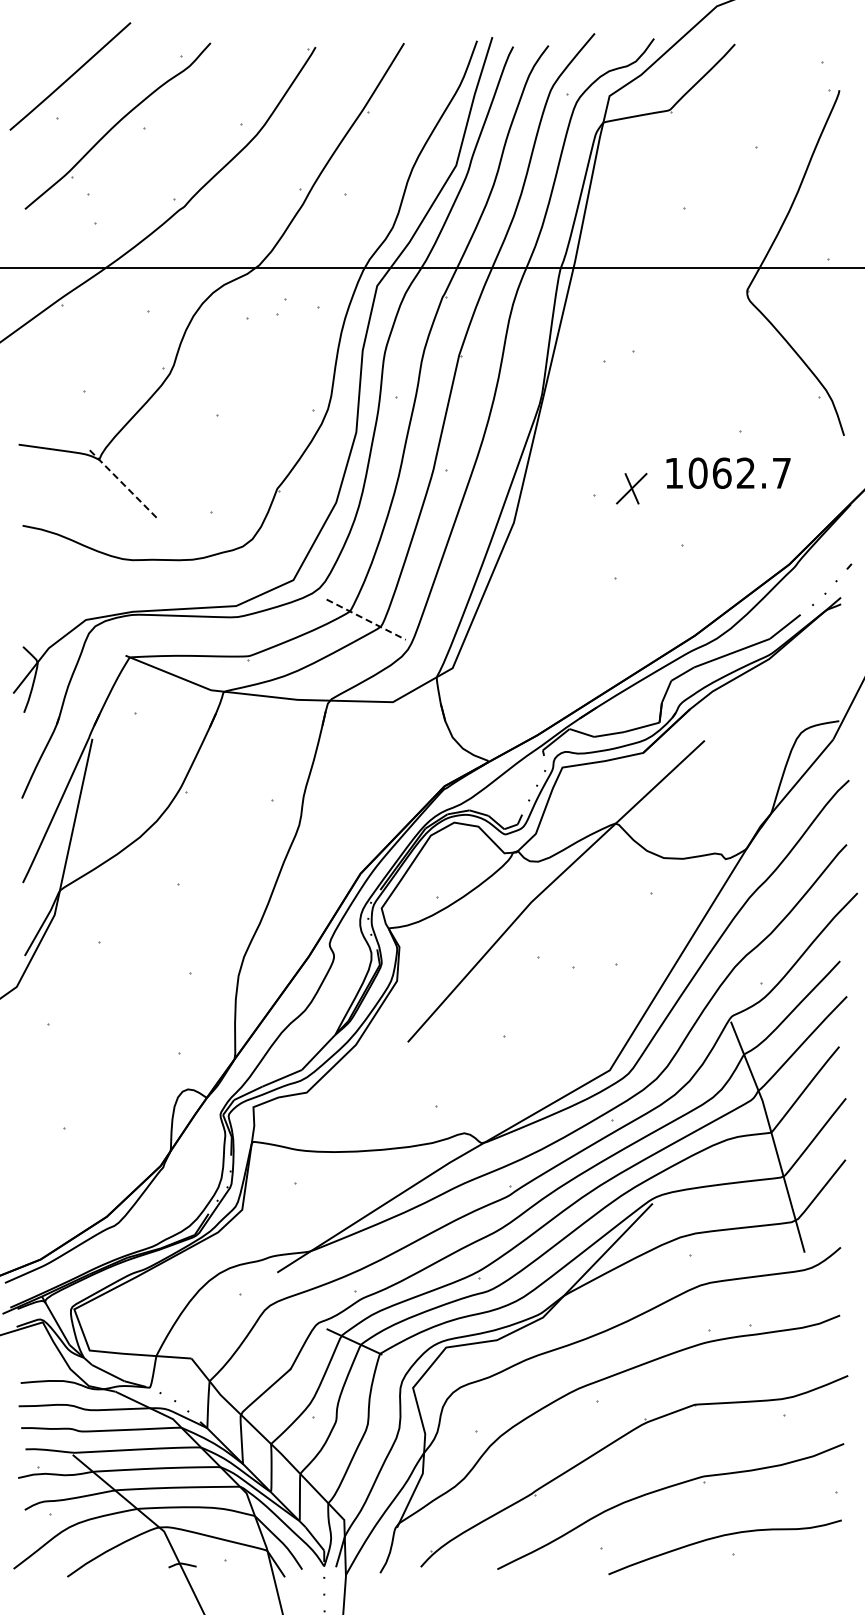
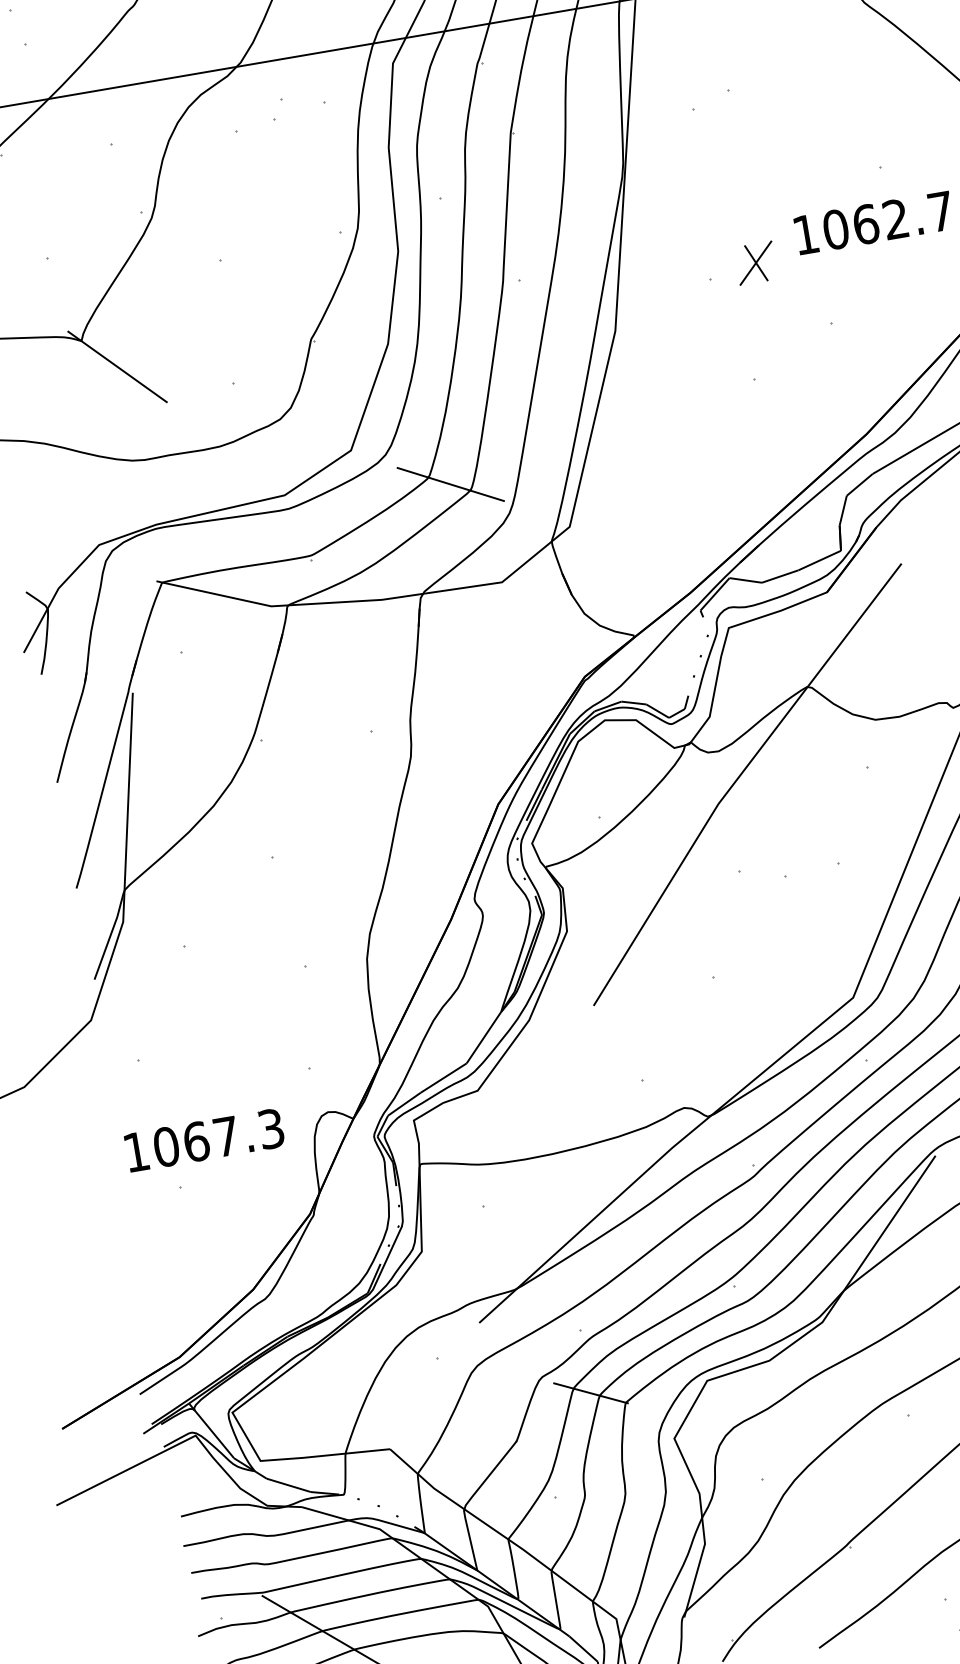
line: (124, 484) -> (118, 366), dashed -> solid
line: (366, 619) -> (451, 484), dashed -> solid
part: (88, 1094) -> (204, 1139), added

